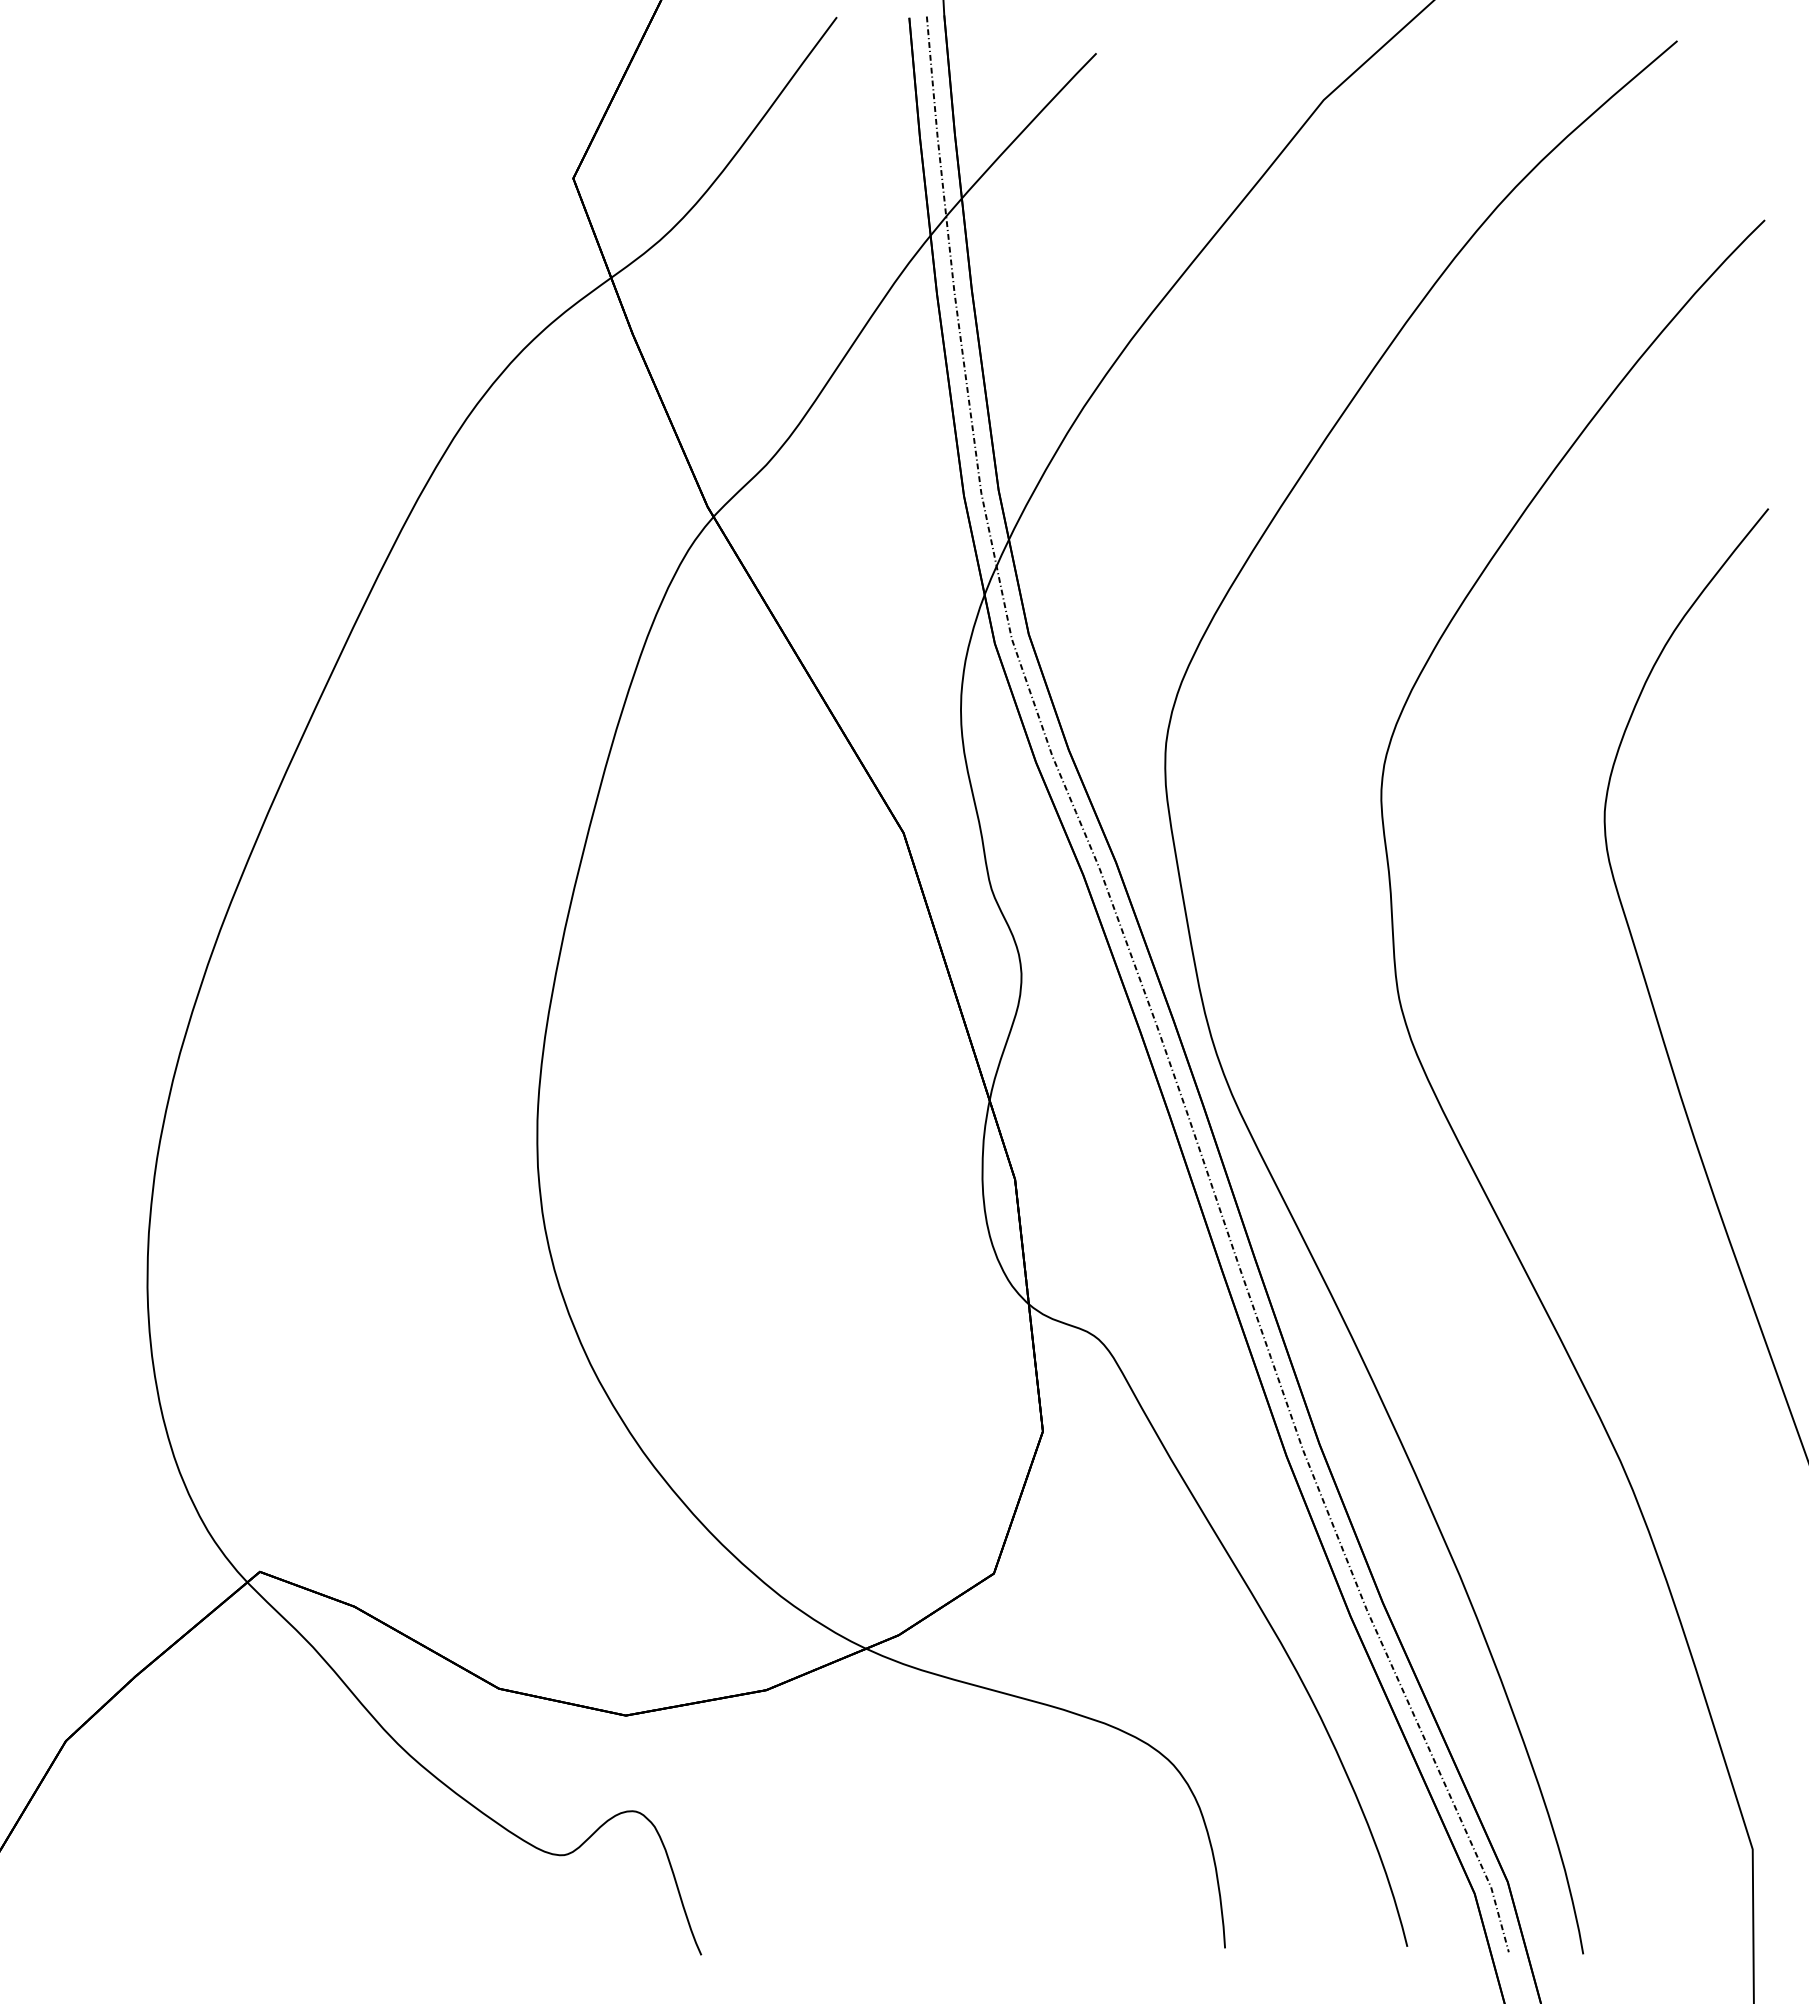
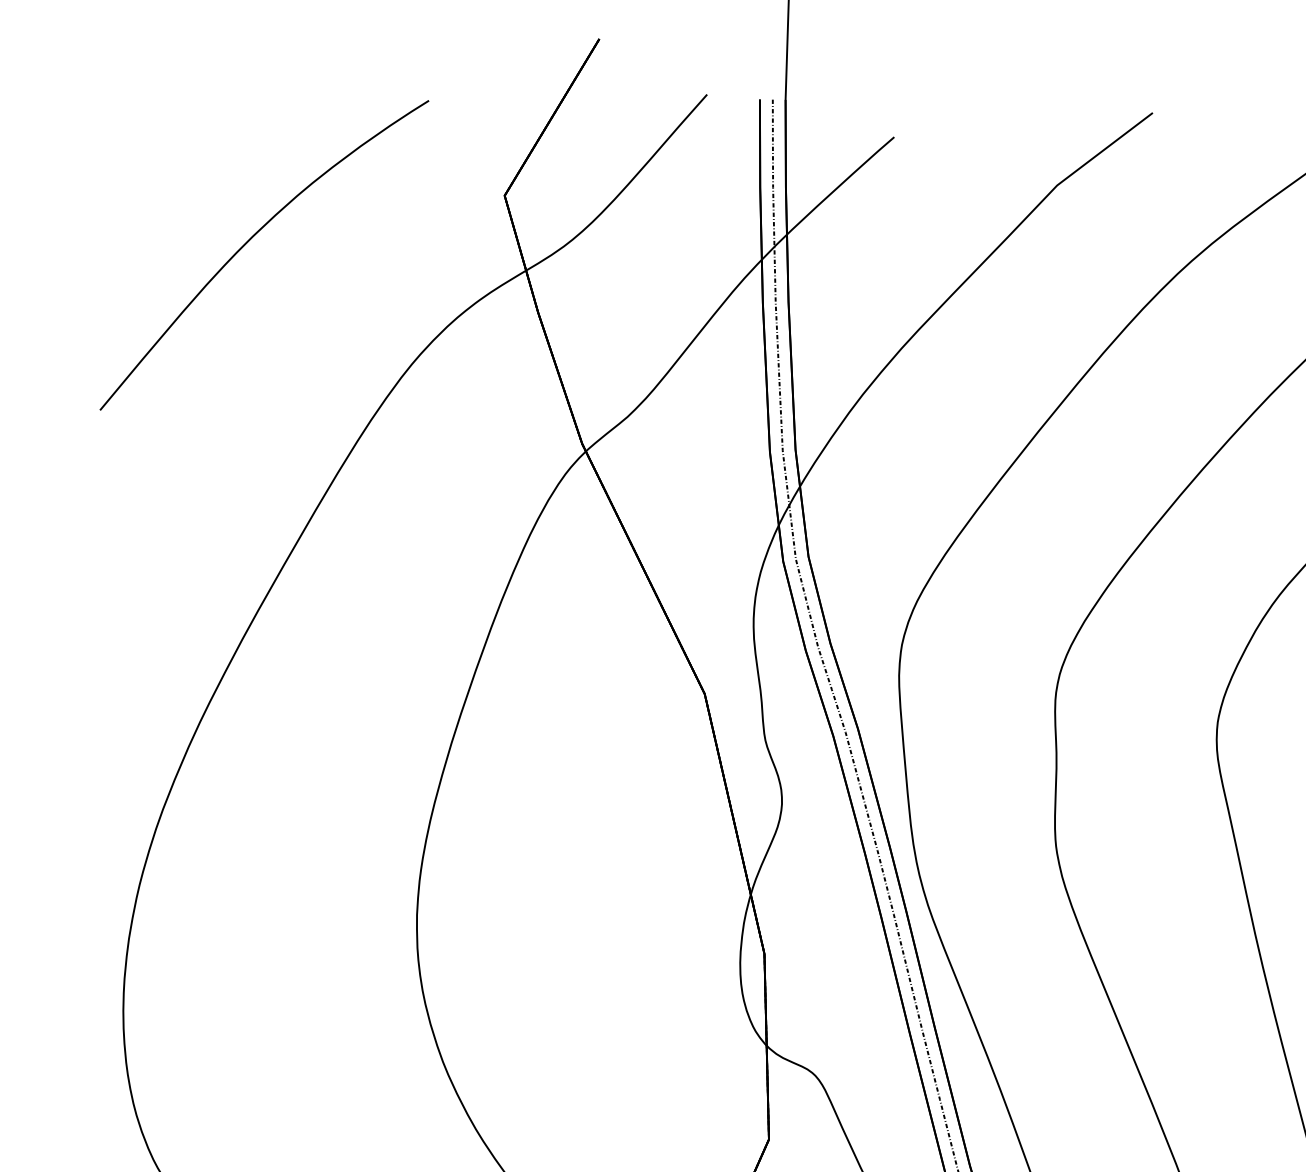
part: (233, 267) -> (251, 239), added

